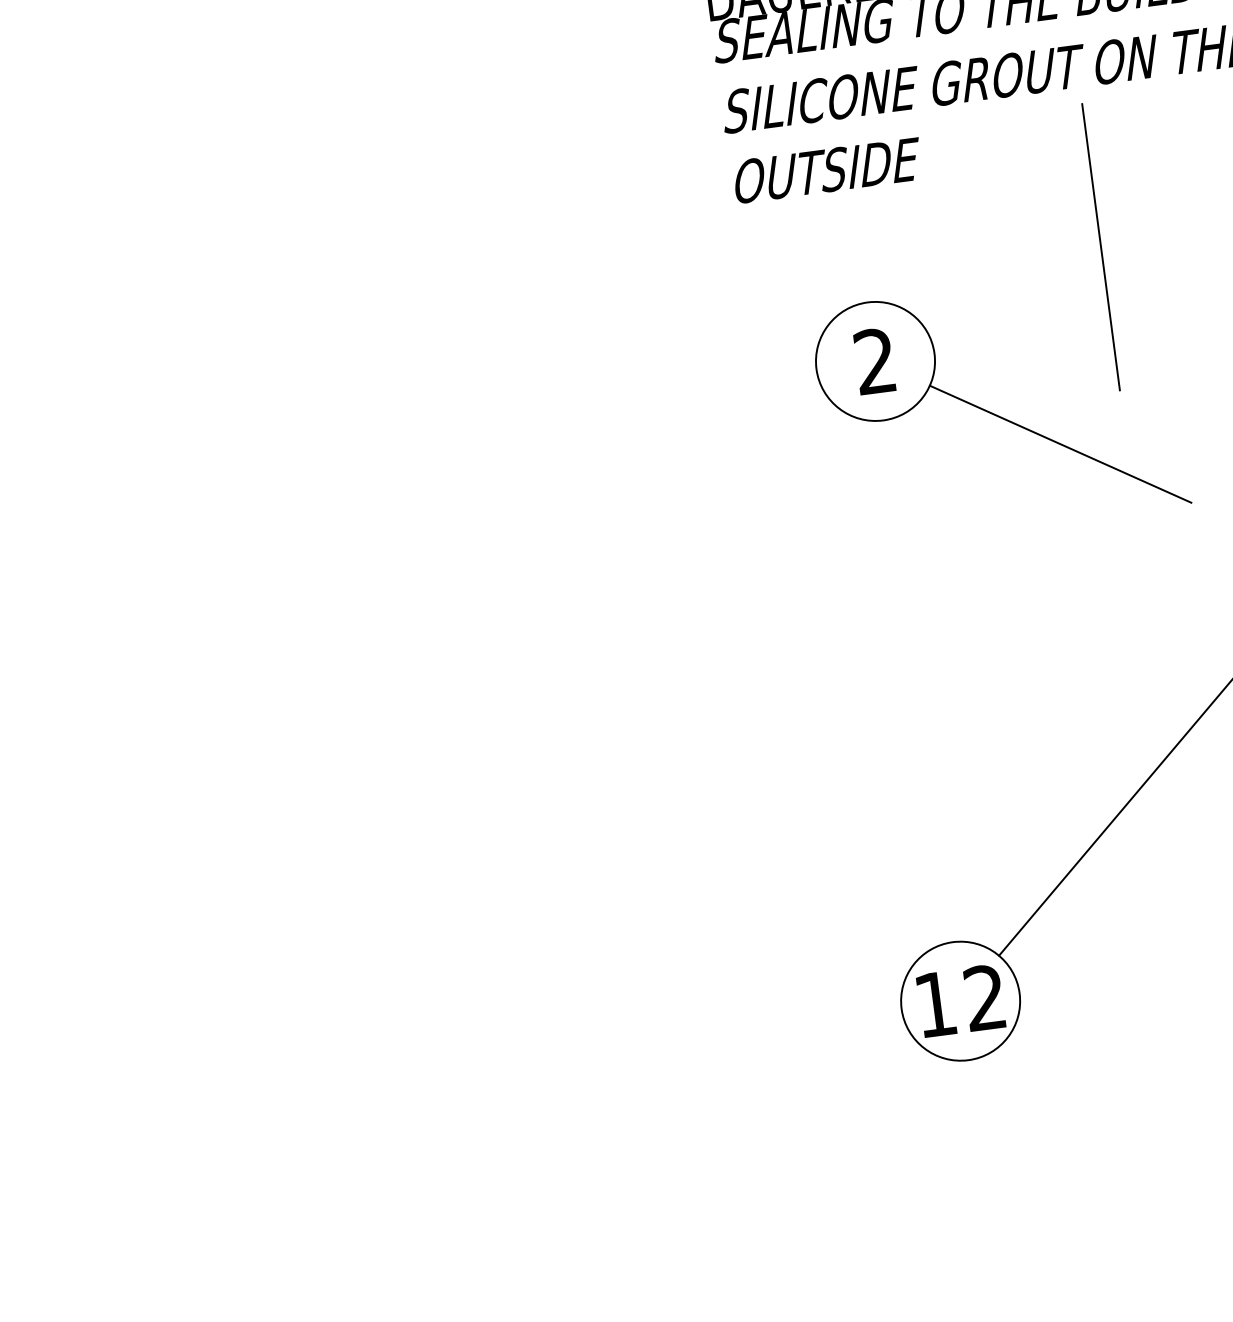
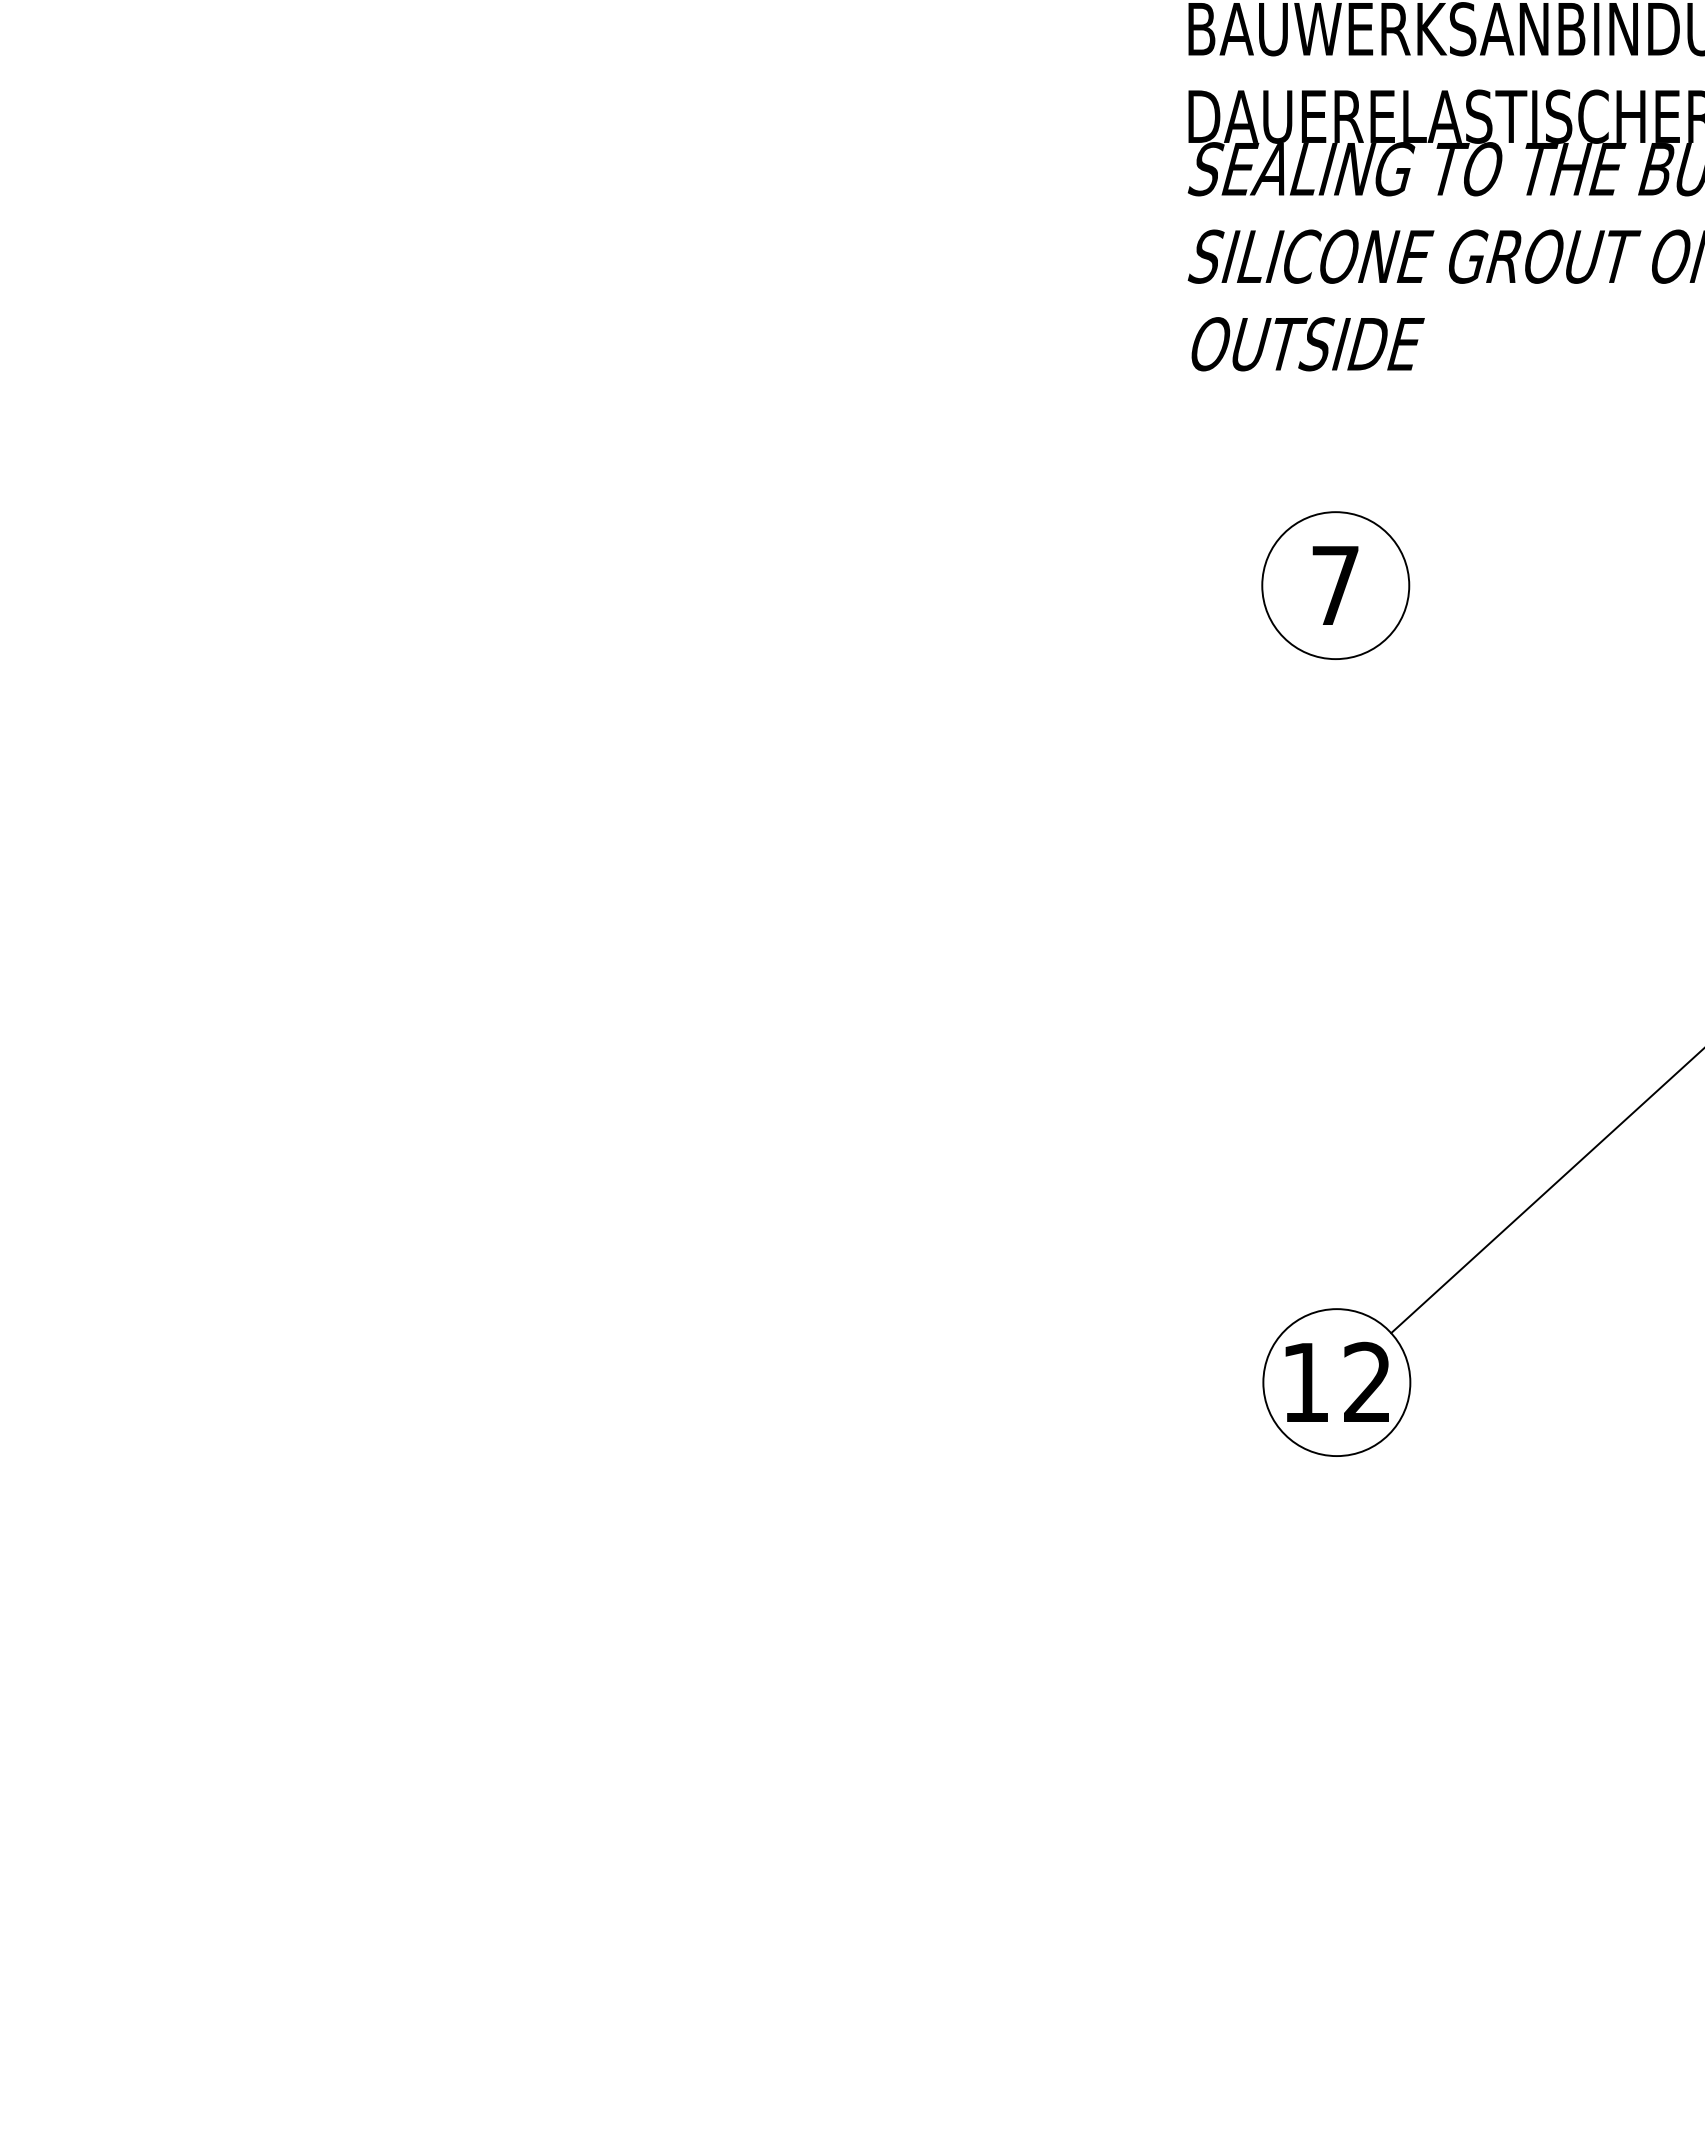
line: (1100, 246) -> (1629, 481), removed
text: (875, 360) -> (1335, 584), 2 -> 7
line: (1060, 444) -> (1548, 716), removed

